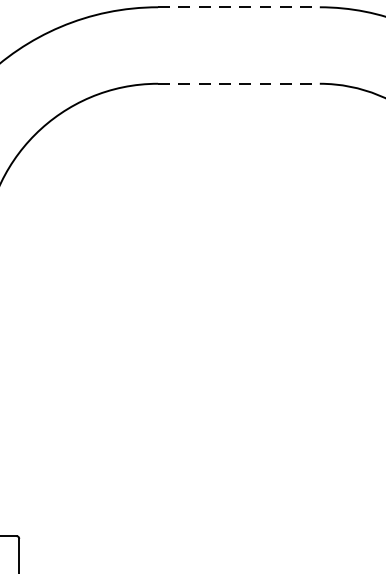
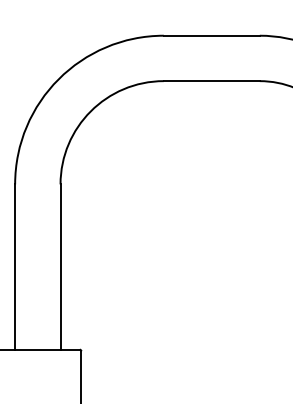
line: (238, 6) -> (211, 35), dashed -> solid
line: (238, 84) -> (211, 81), dashed -> solid

